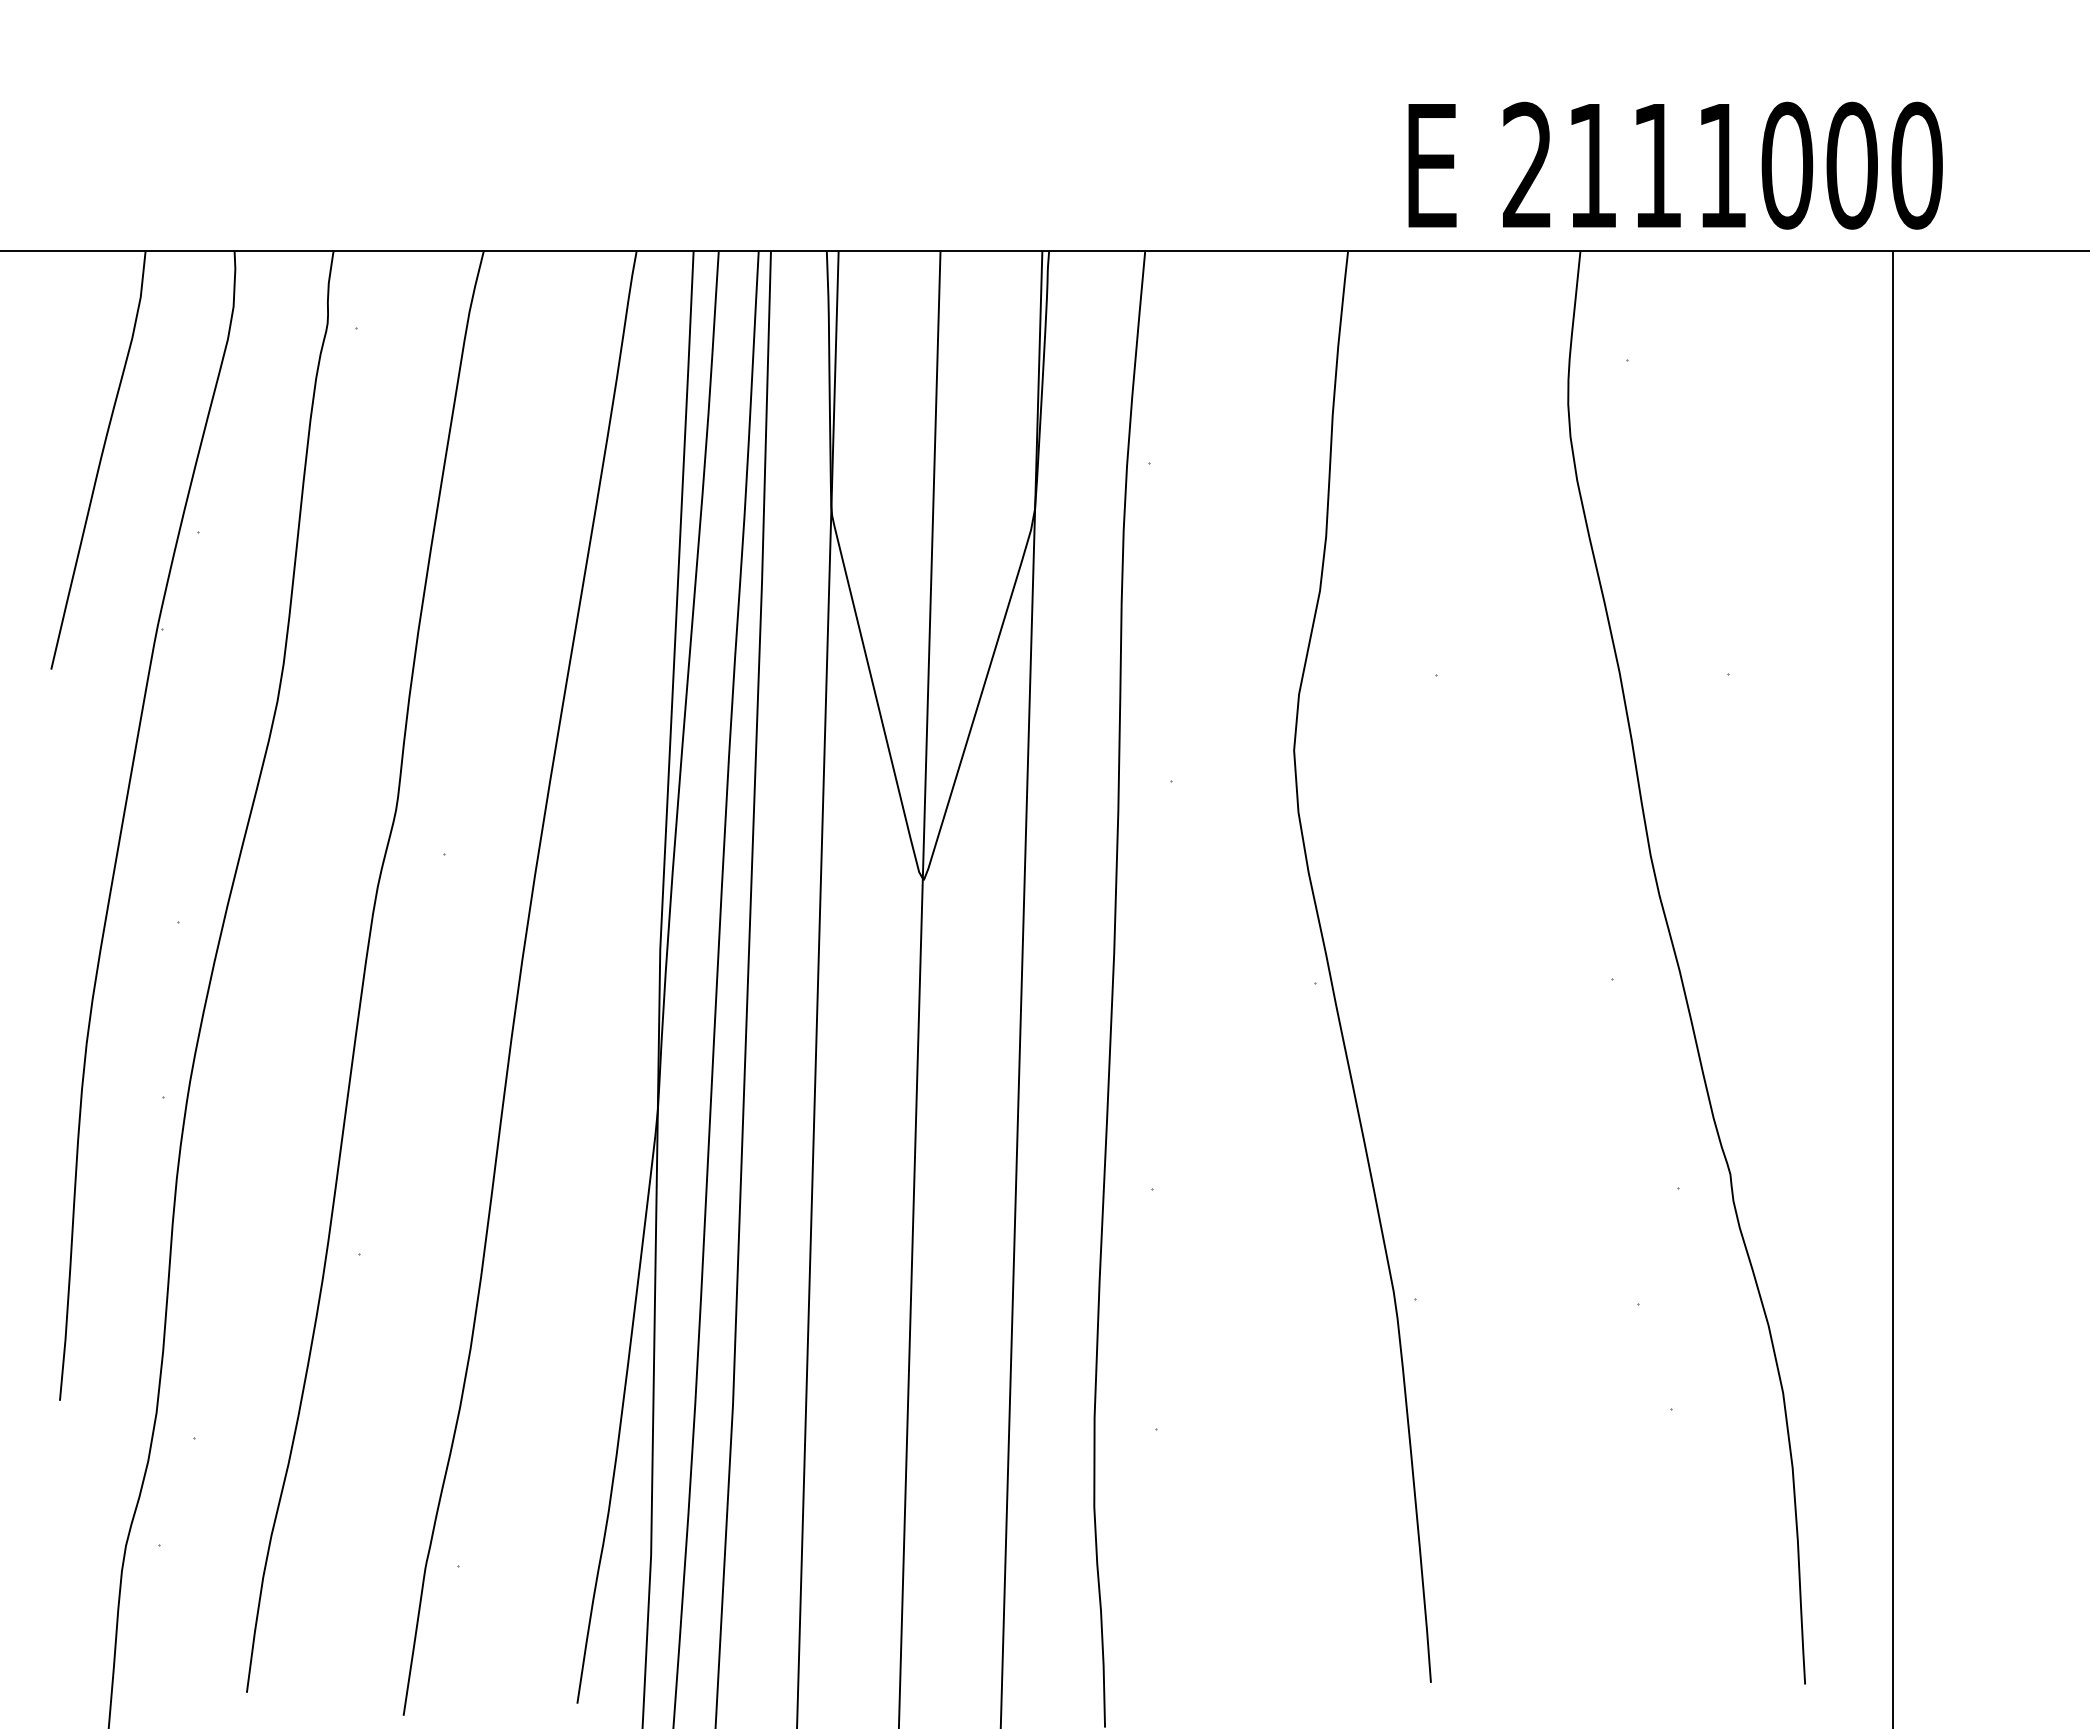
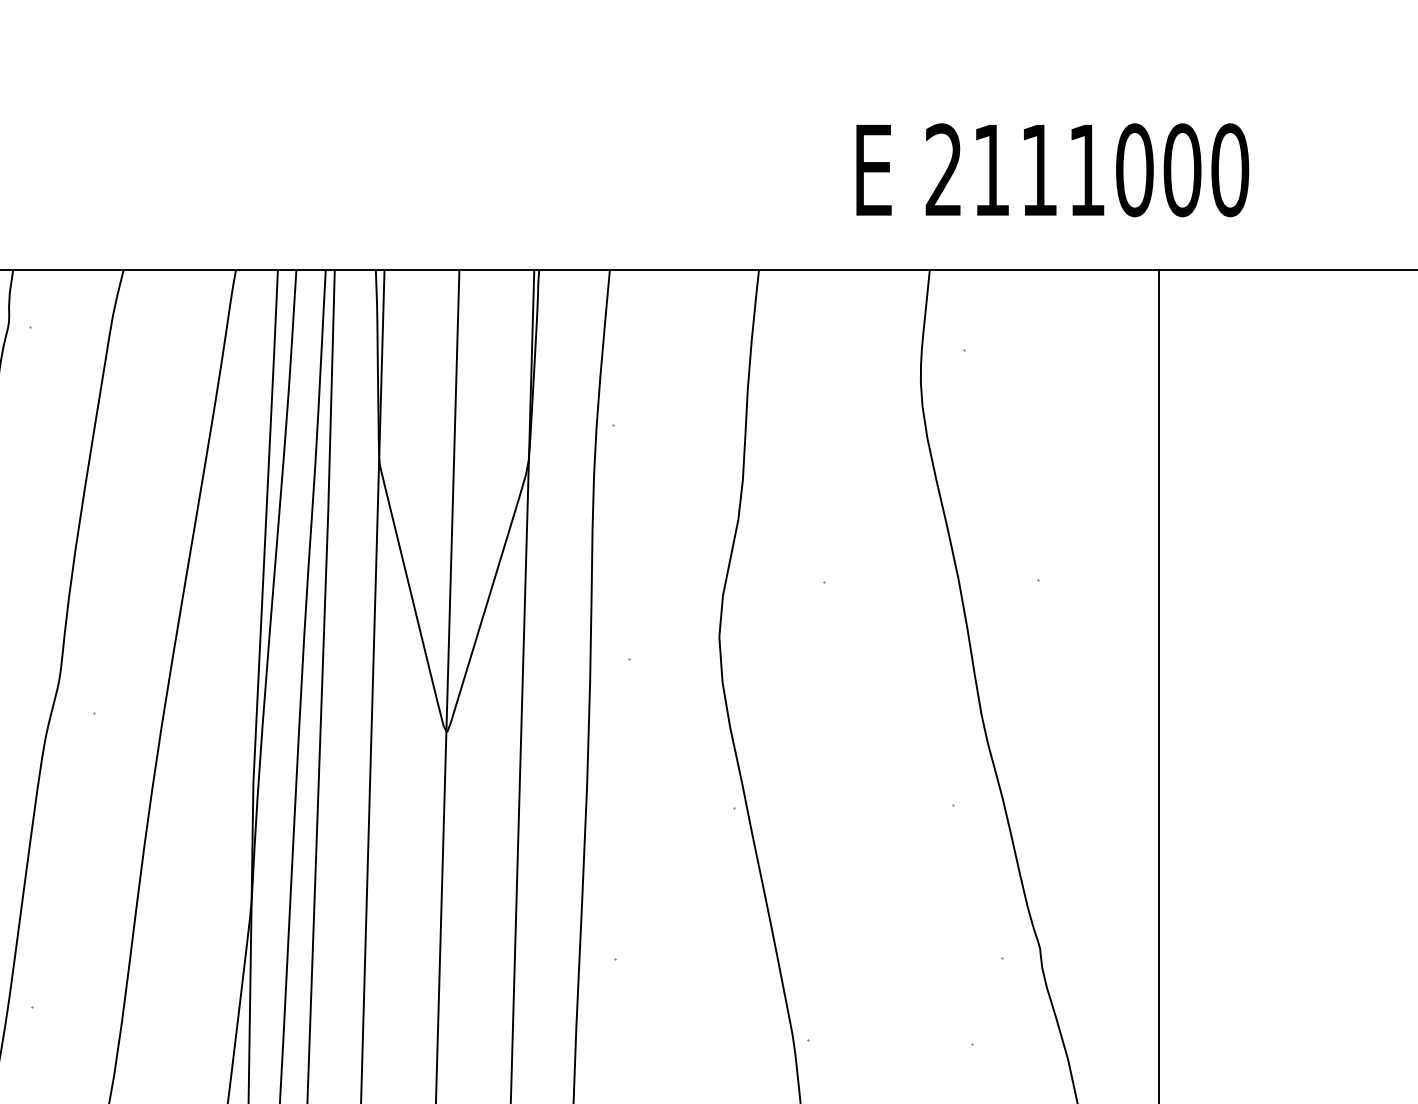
text: (1675, 165) -> (1052, 170), moved

